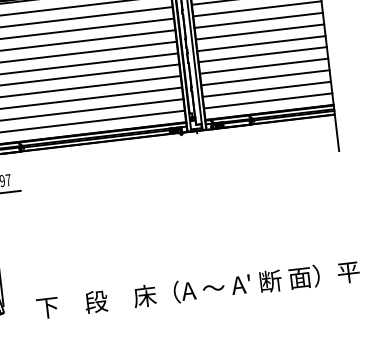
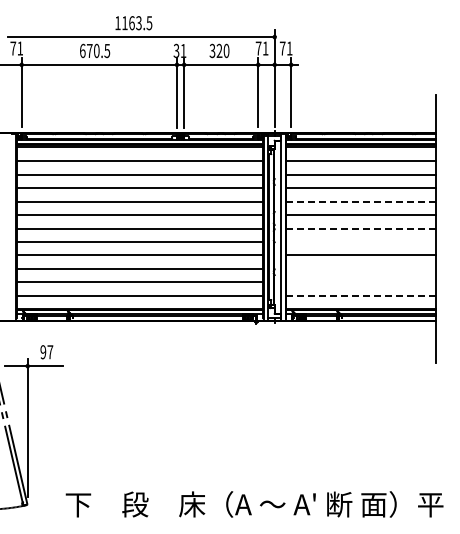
line: (258, 20) -> (360, 201), solid -> dashed
line: (260, 43) -> (360, 228), solid -> dashed
line: (263, 54) -> (361, 241), removed
line: (265, 77) -> (361, 268), removed
line: (267, 89) -> (361, 282), removed
line: (267, 100) -> (360, 295), solid -> dashed

